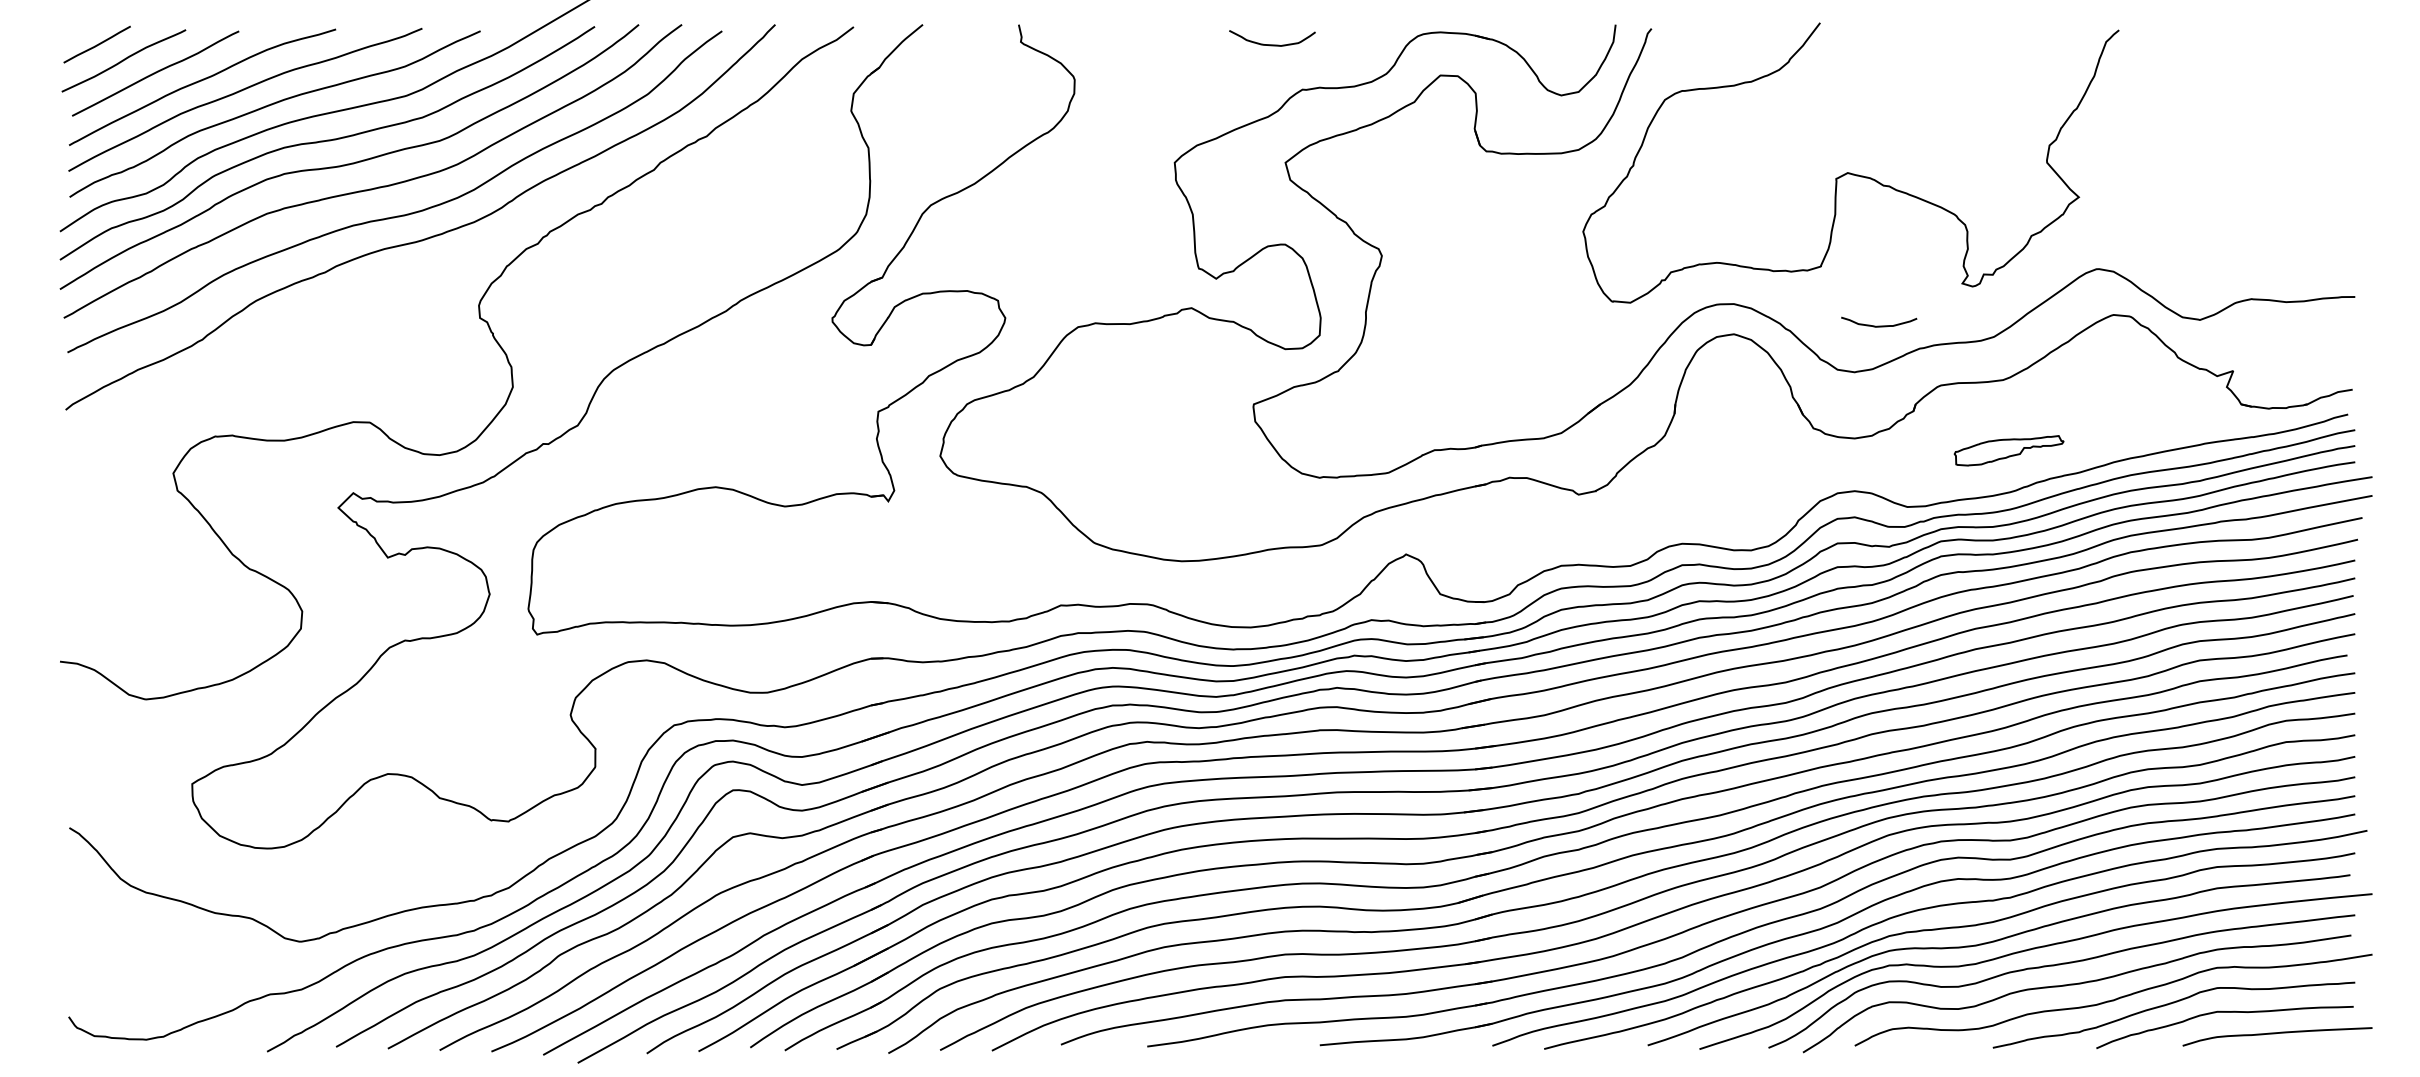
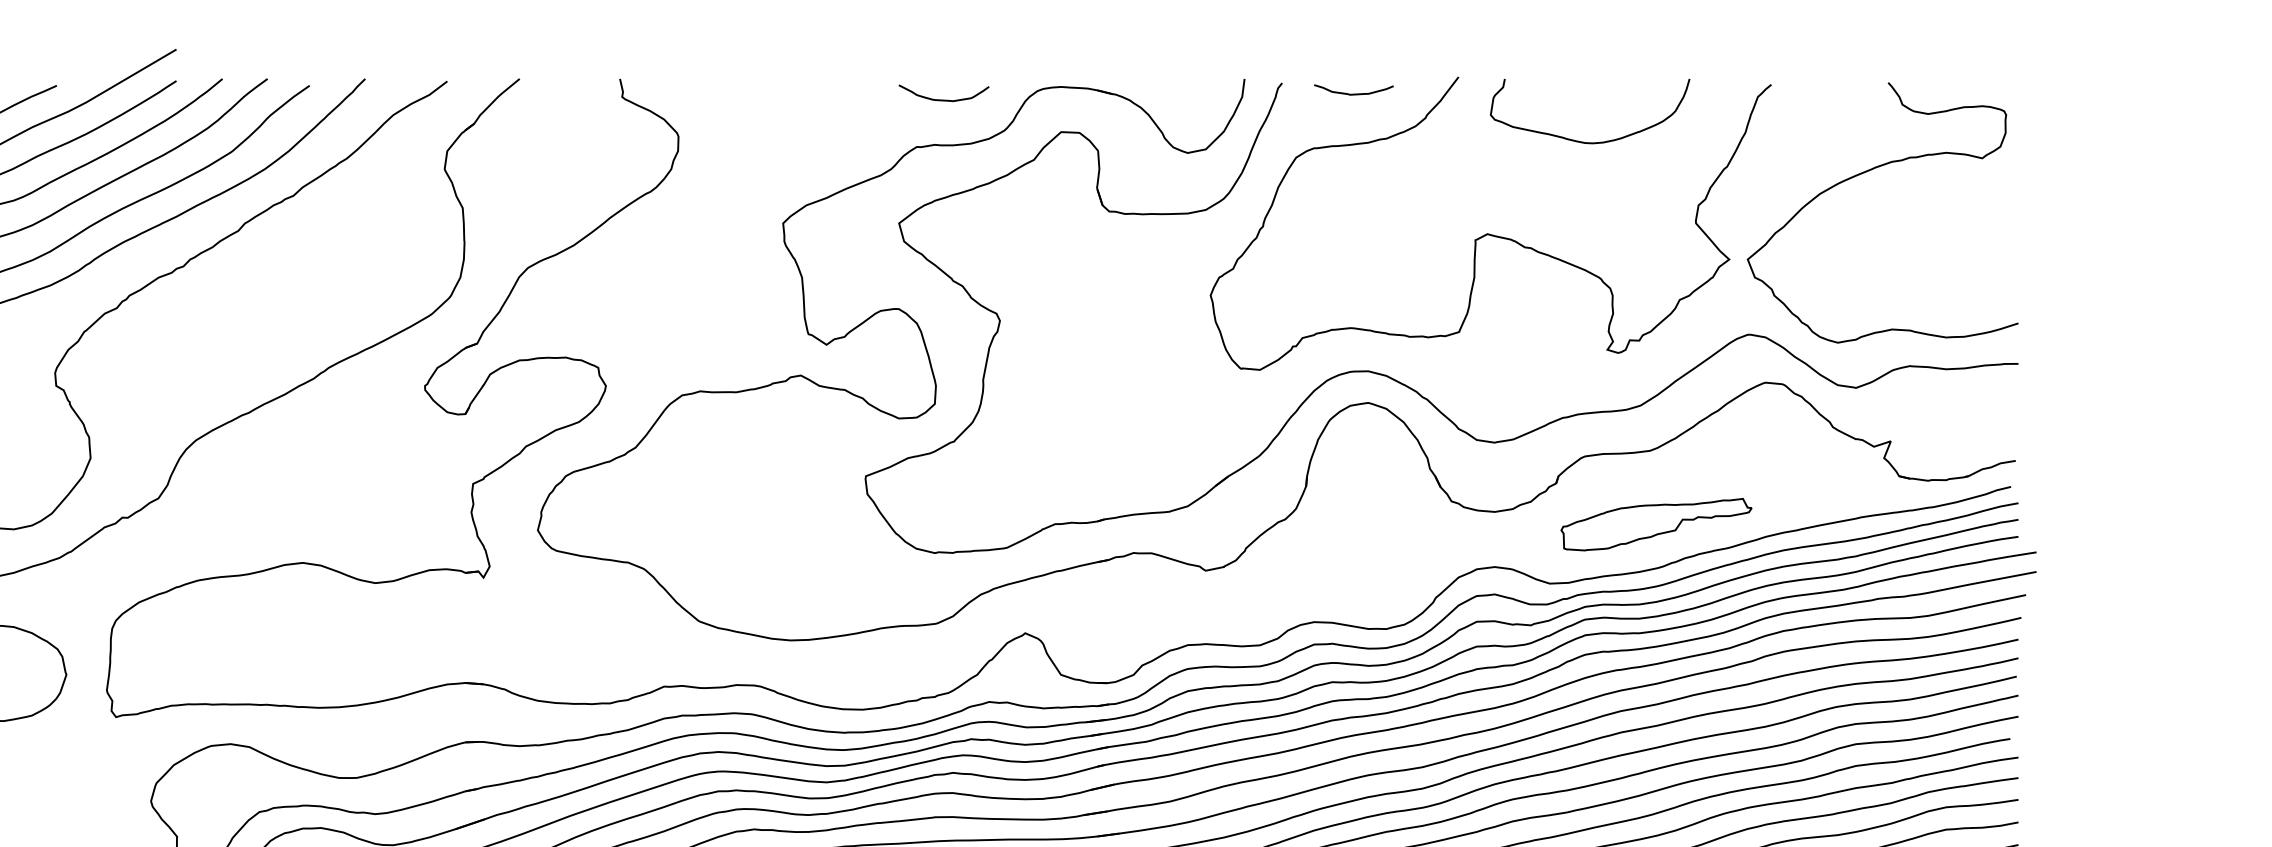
curve: (1272, 44) -> (944, 99), moved
curve: (1940, 84) -> (1584, 141), added
curve: (2212, 113) -> (1869, 171), added
curve: (1879, 325) -> (1354, 93), moved
part: (2008, 450) -> (1655, 524), size x1.67

